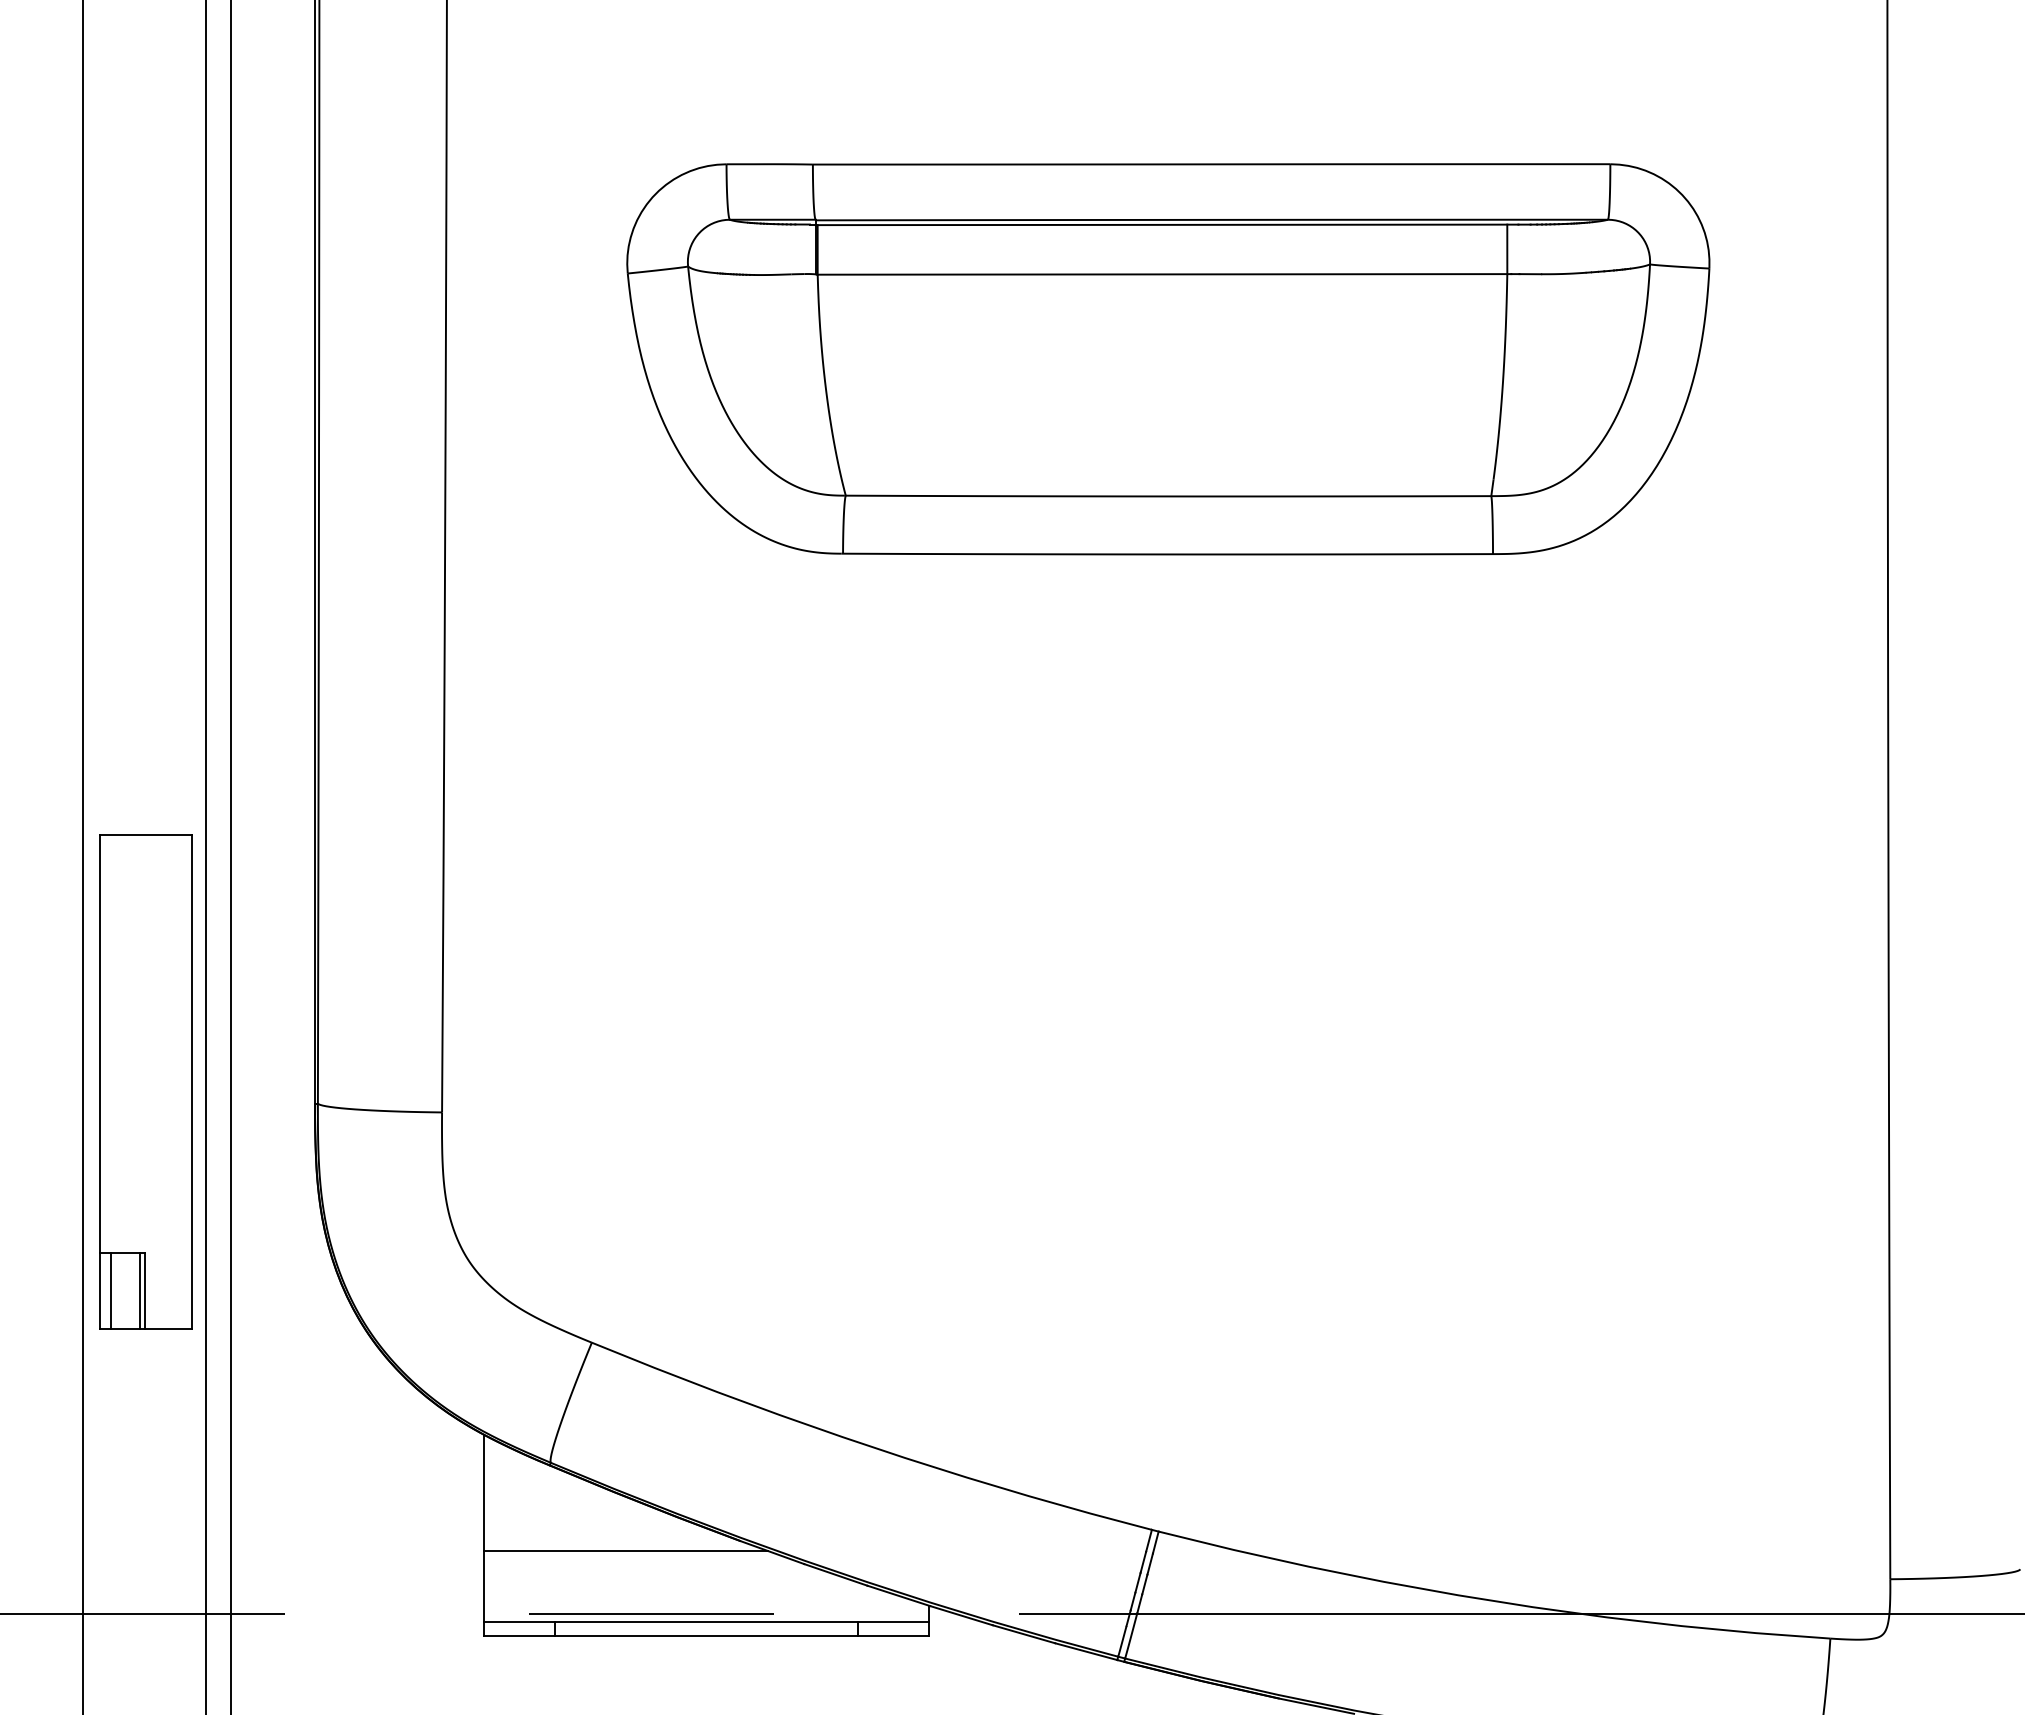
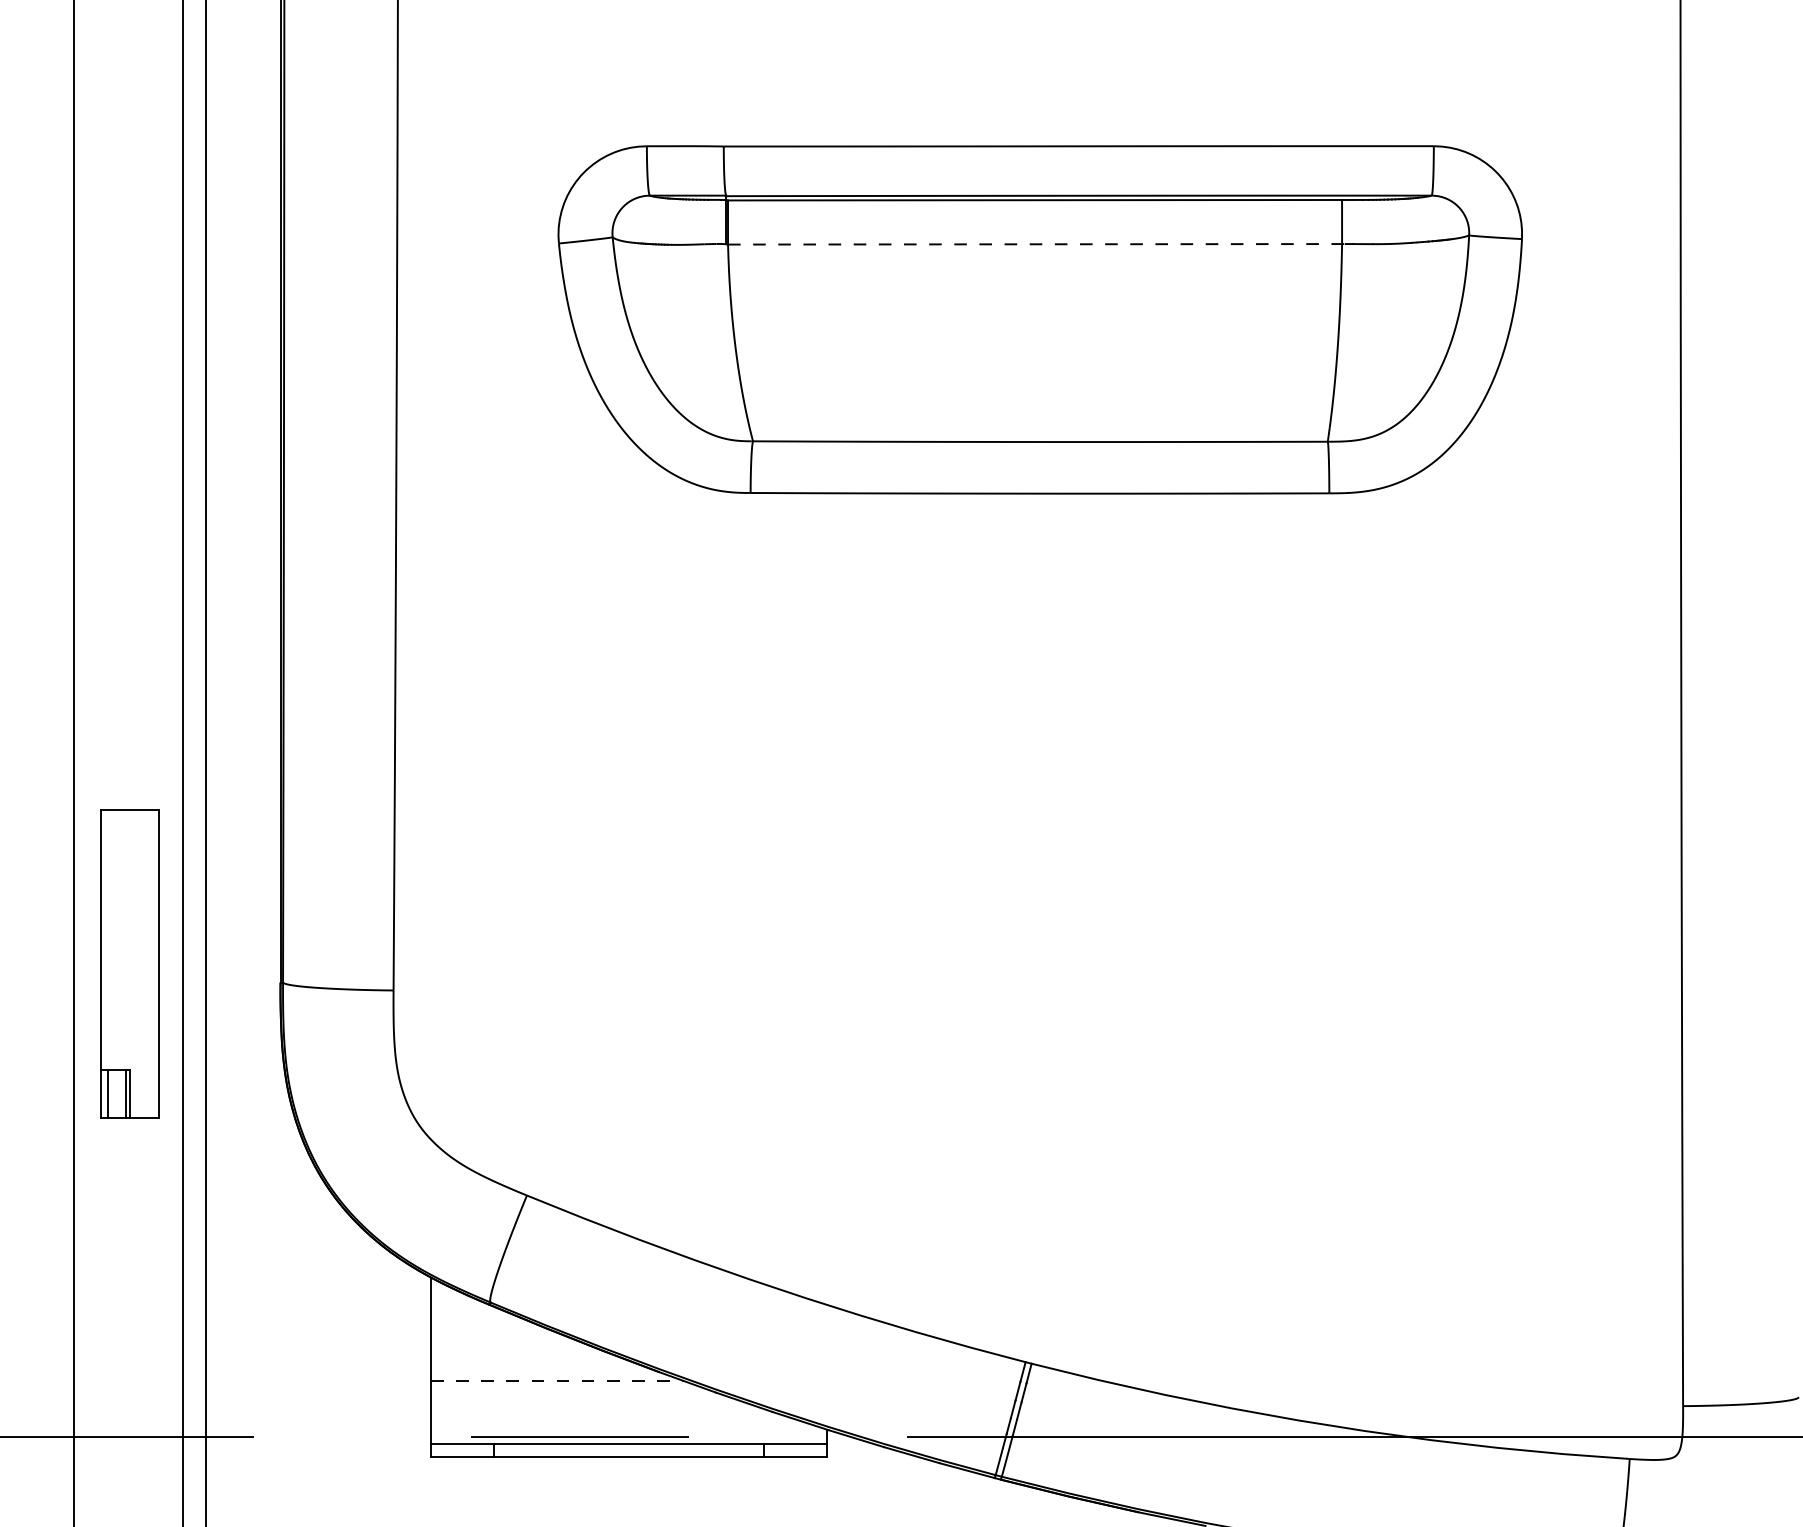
line: (1164, 274) -> (1036, 244), solid -> dashed
part: (145, 1081) -> (129, 962), size x0.7
line: (626, 1551) -> (557, 1381), solid -> dashed

